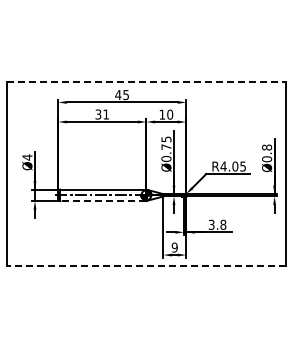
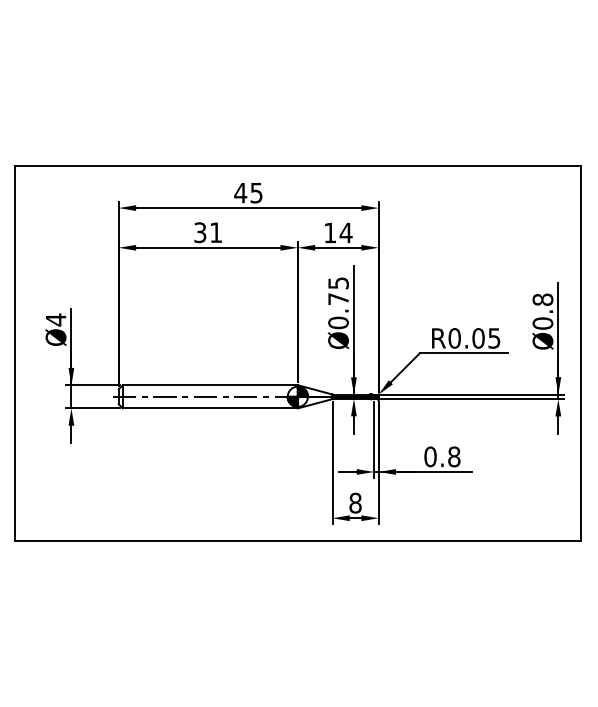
line: (146, 81) -> (297, 165), dashed -> solid
text: (170, 114) -> (346, 232), 10 -> 14
text: (223, 166) -> (454, 338), R4.05 -> R0.05
line: (102, 200) -> (208, 407), dashed -> solid
text: (211, 224) -> (430, 456), 3.8 -> 0.8
text: (174, 247) -> (354, 502), 9 -> 8
line: (146, 266) -> (297, 541), dashed -> solid

